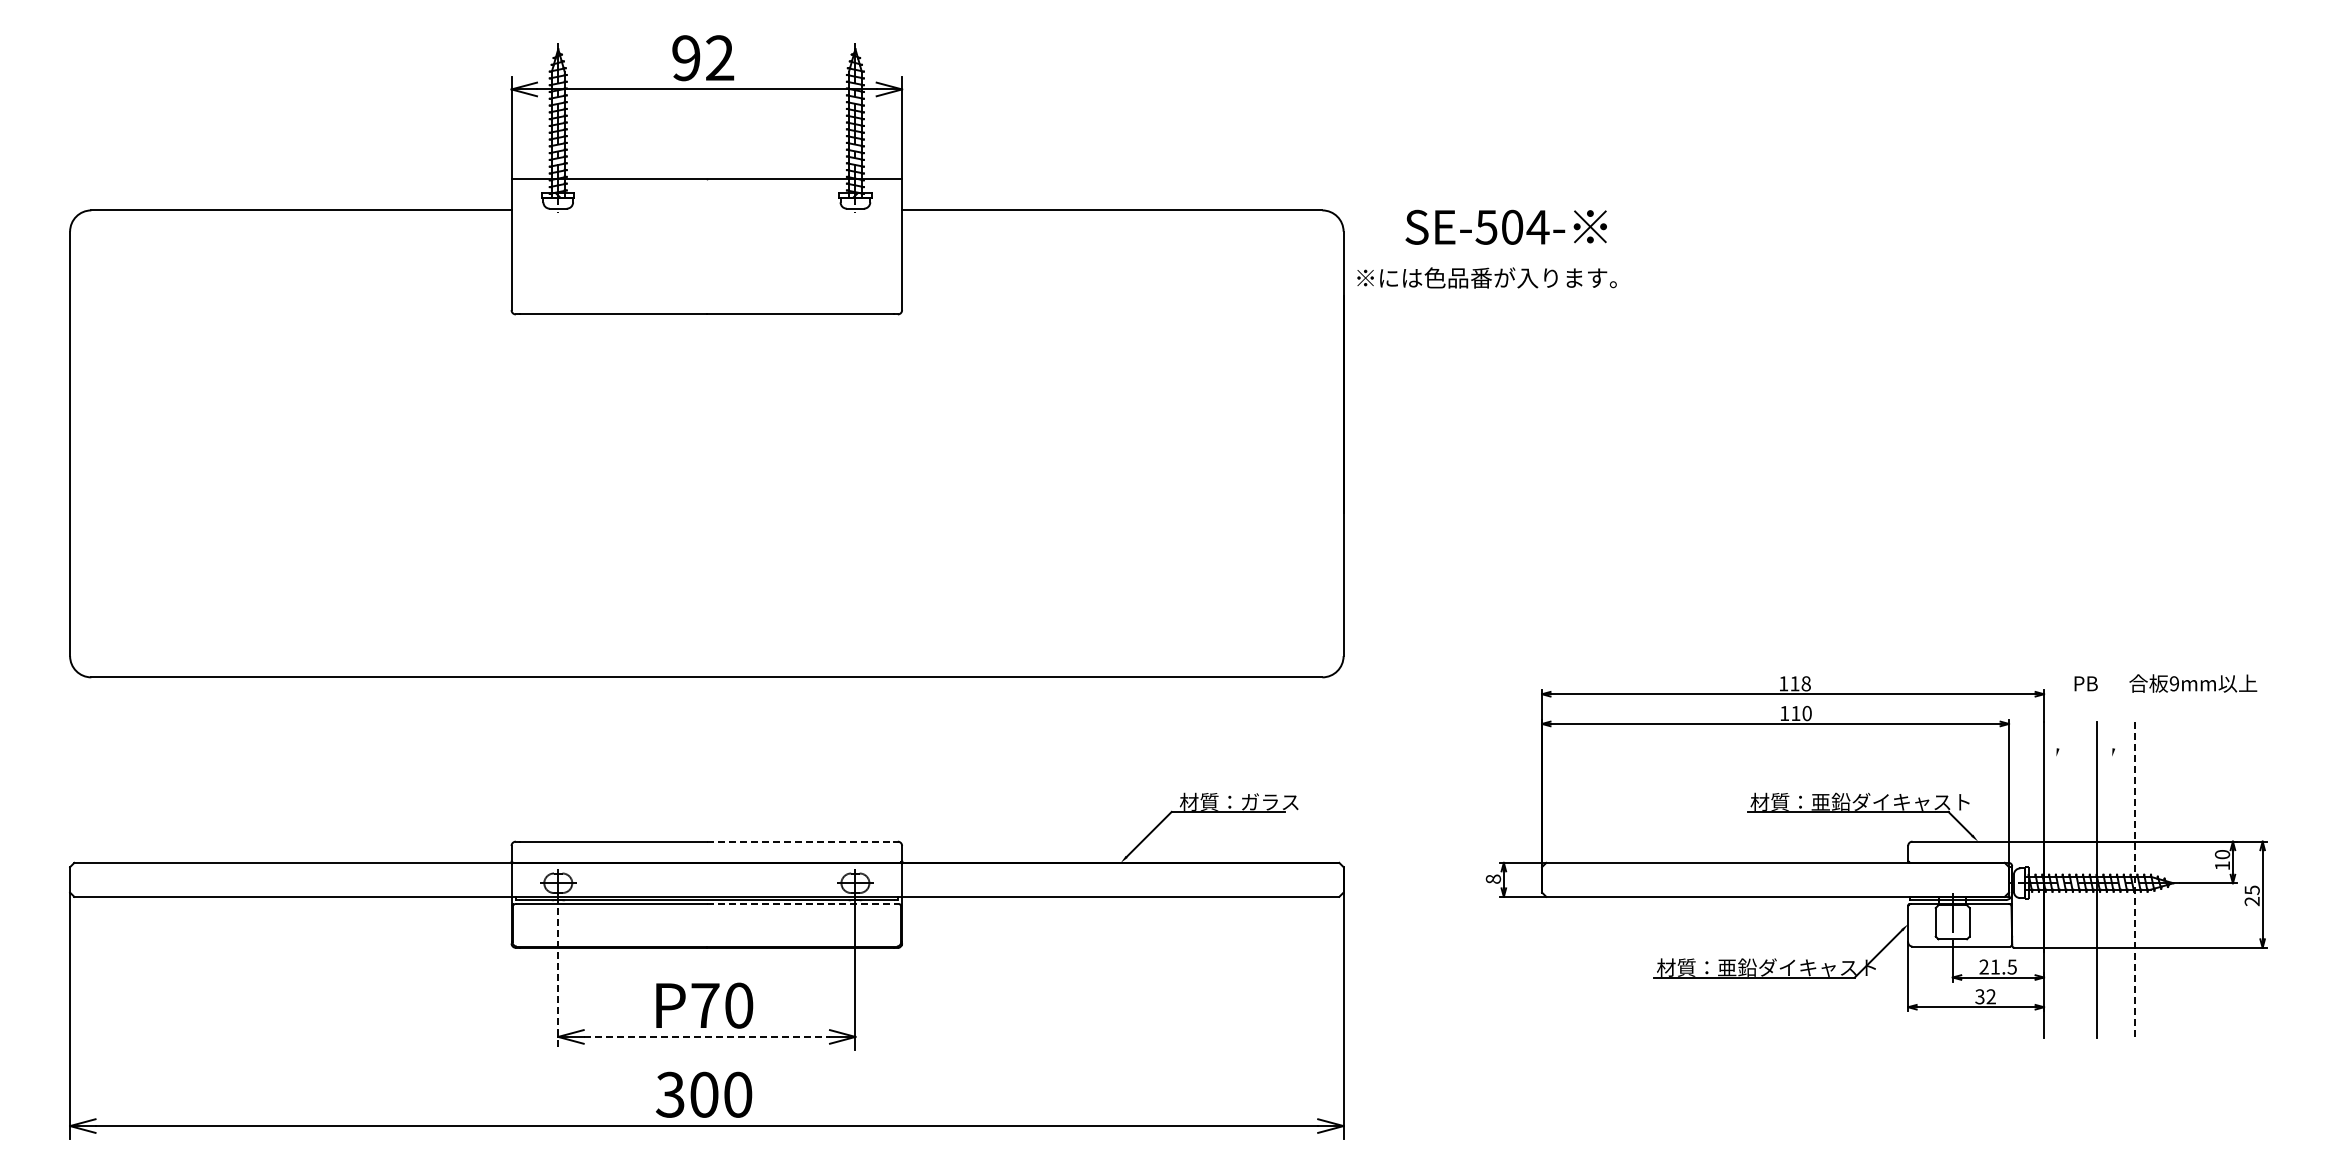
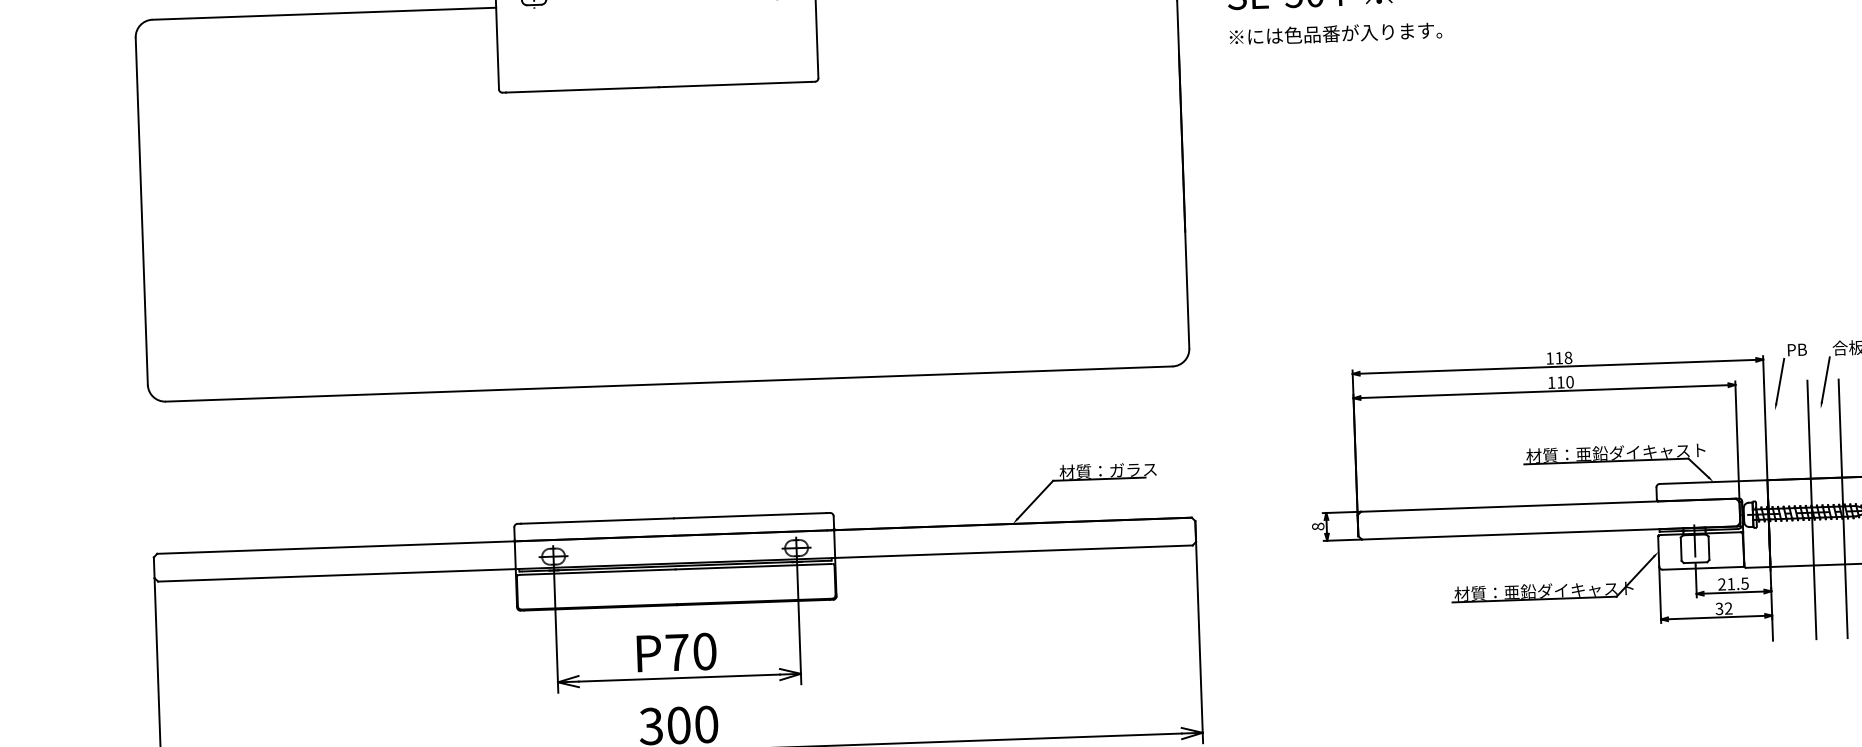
text: (1486, 277) -> (1335, 33), moved
line: (2063, 721) -> (1779, 381), added
line: (2119, 721) -> (1825, 379), added
line: (800, 841) -> (750, 515), dashed -> solid
line: (2135, 880) -> (1843, 509), dashed -> solid
line: (801, 904) -> (753, 567), dashed -> solid
line: (558, 973) -> (556, 630), dashed -> solid
line: (707, 1036) -> (679, 677), dashed -> solid

